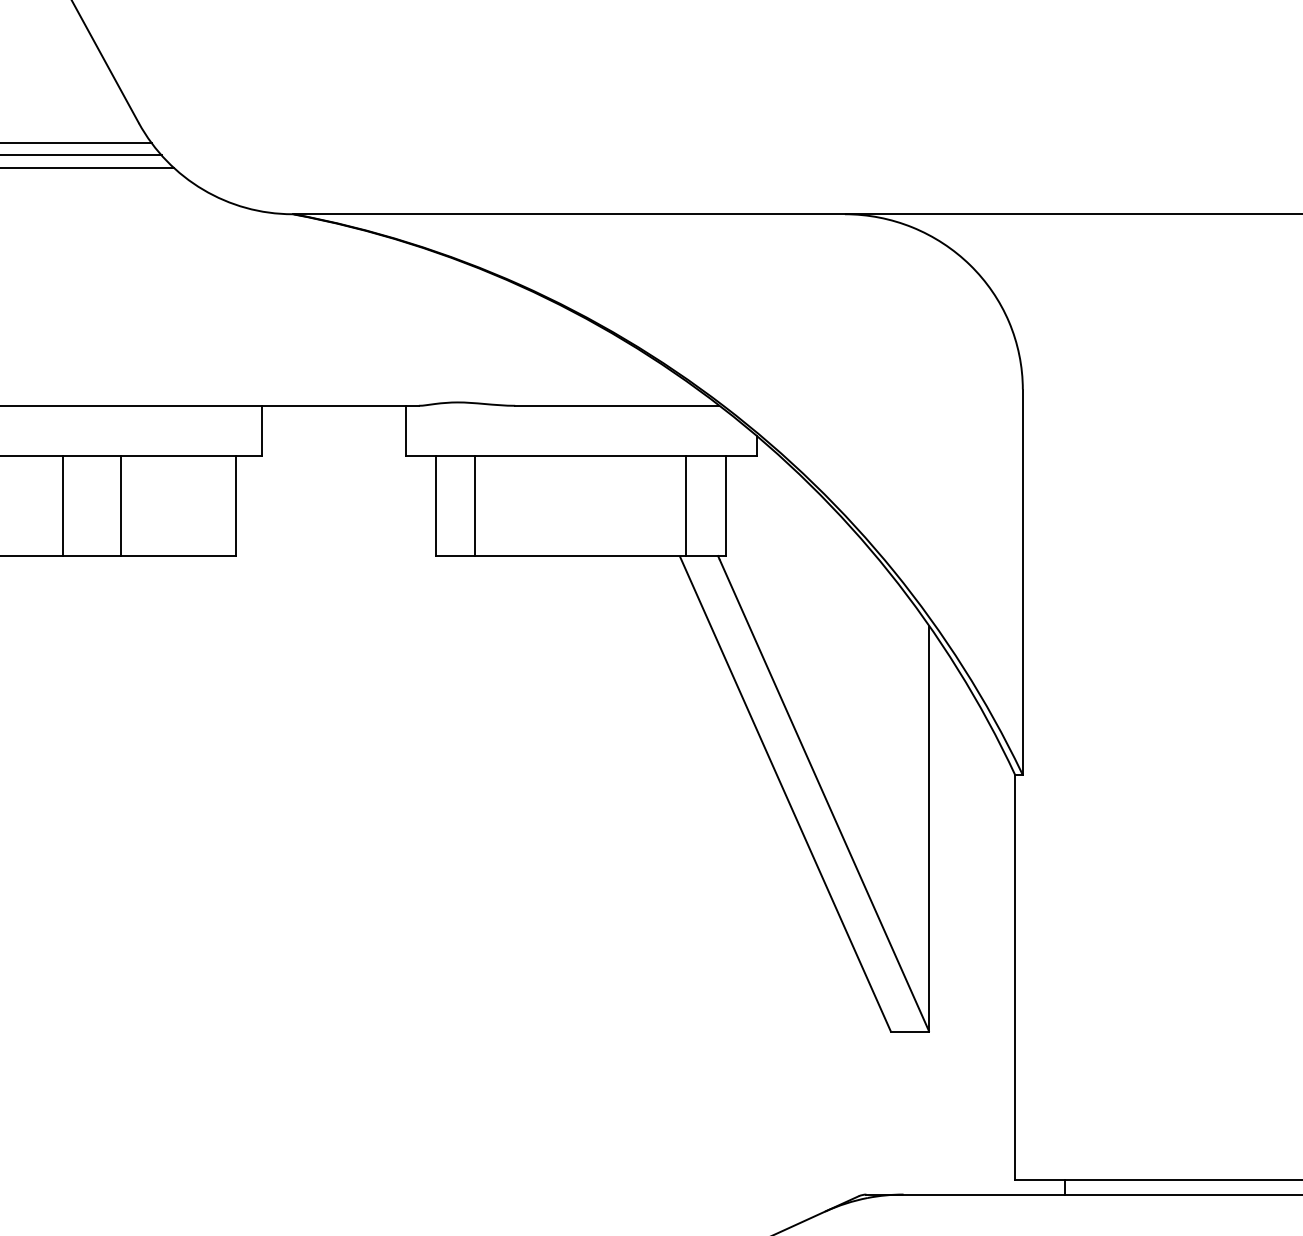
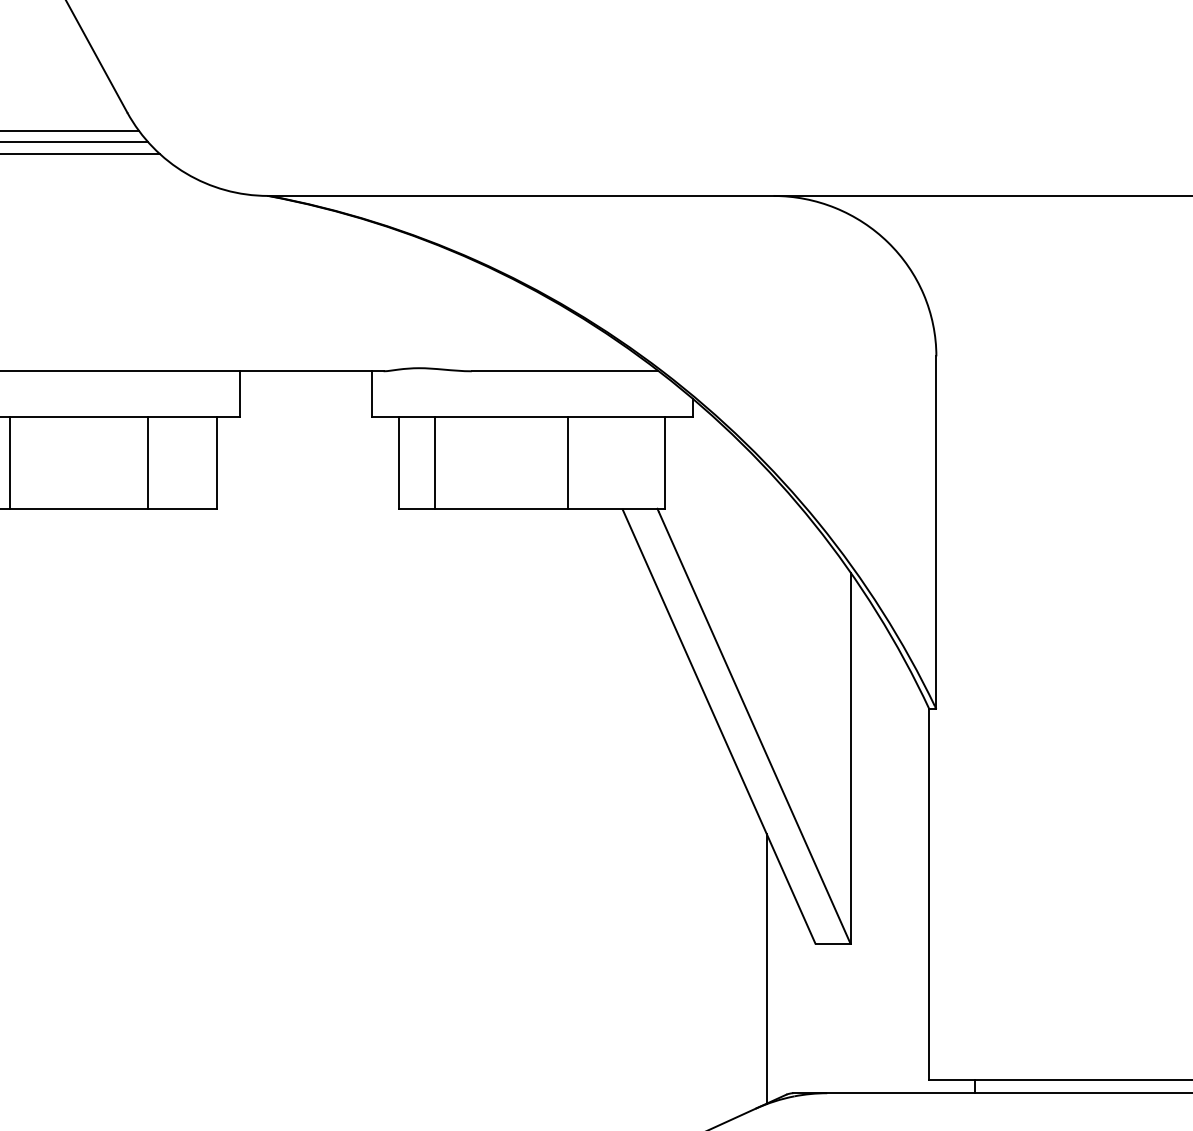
line: (63, 505) -> (10, 462), moved
line: (121, 505) -> (148, 462), moved
line: (686, 505) -> (568, 462), moved
line: (837, 1058) -> (766, 968), added

